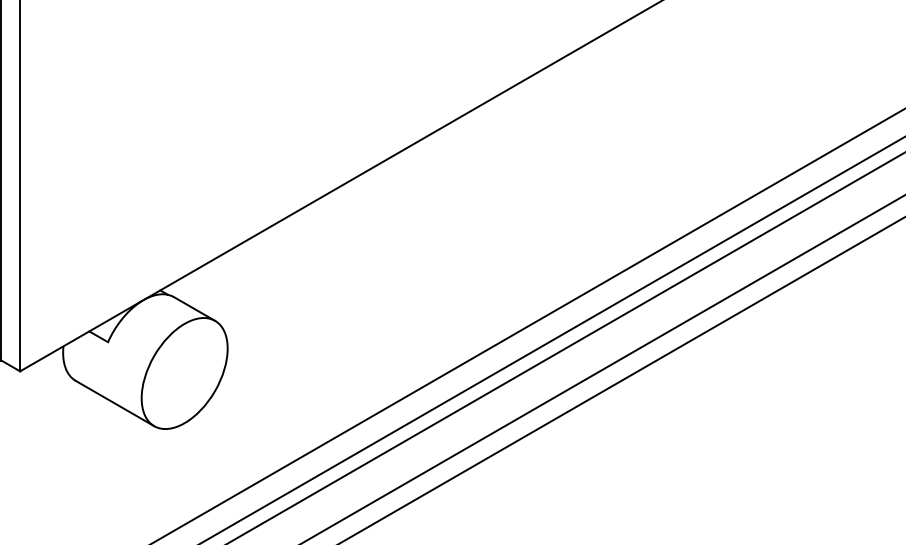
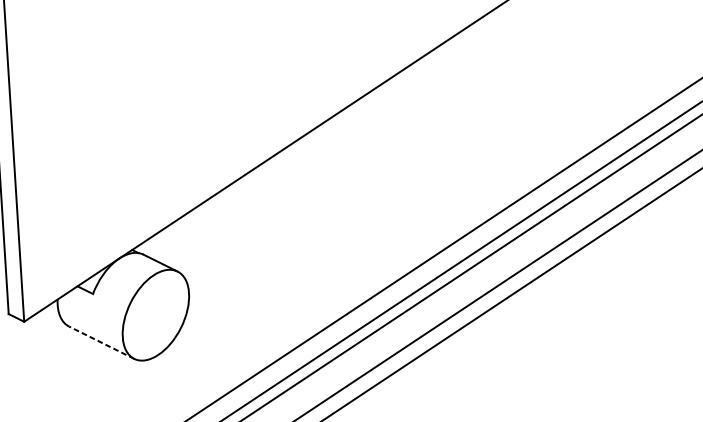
line: (114, 403) -> (101, 342), solid -> dashed

